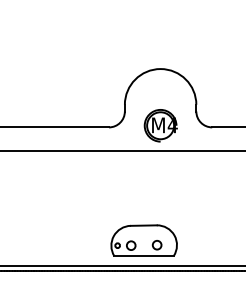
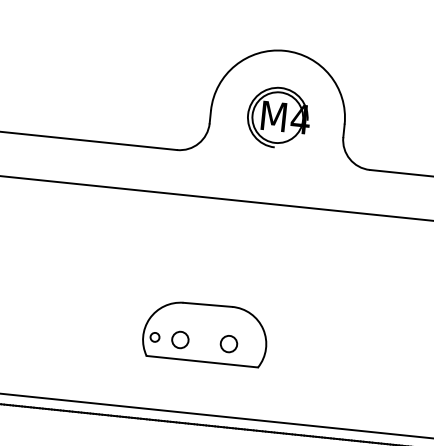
part: (160, 125) -> (277, 117), moved
part: (143, 240) -> (204, 332), moved

